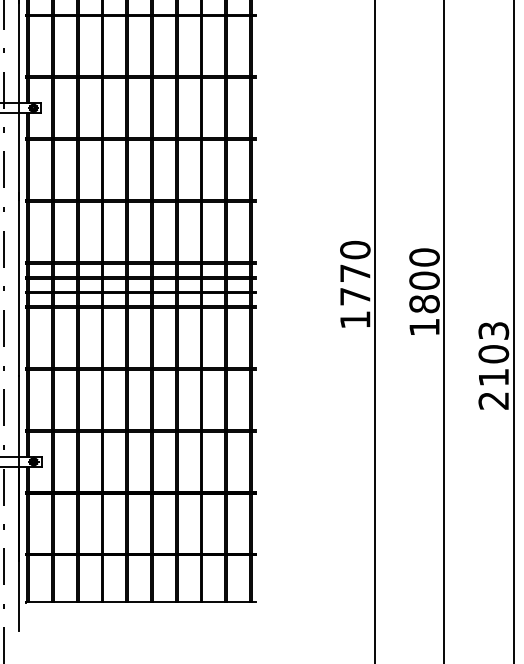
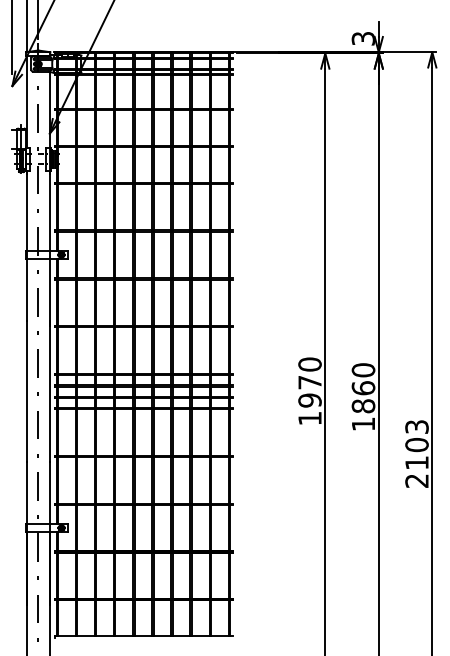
text: (424, 281) -> (363, 388), 1800 -> 1860
text: (354, 296) -> (309, 400), 1770 -> 1970

